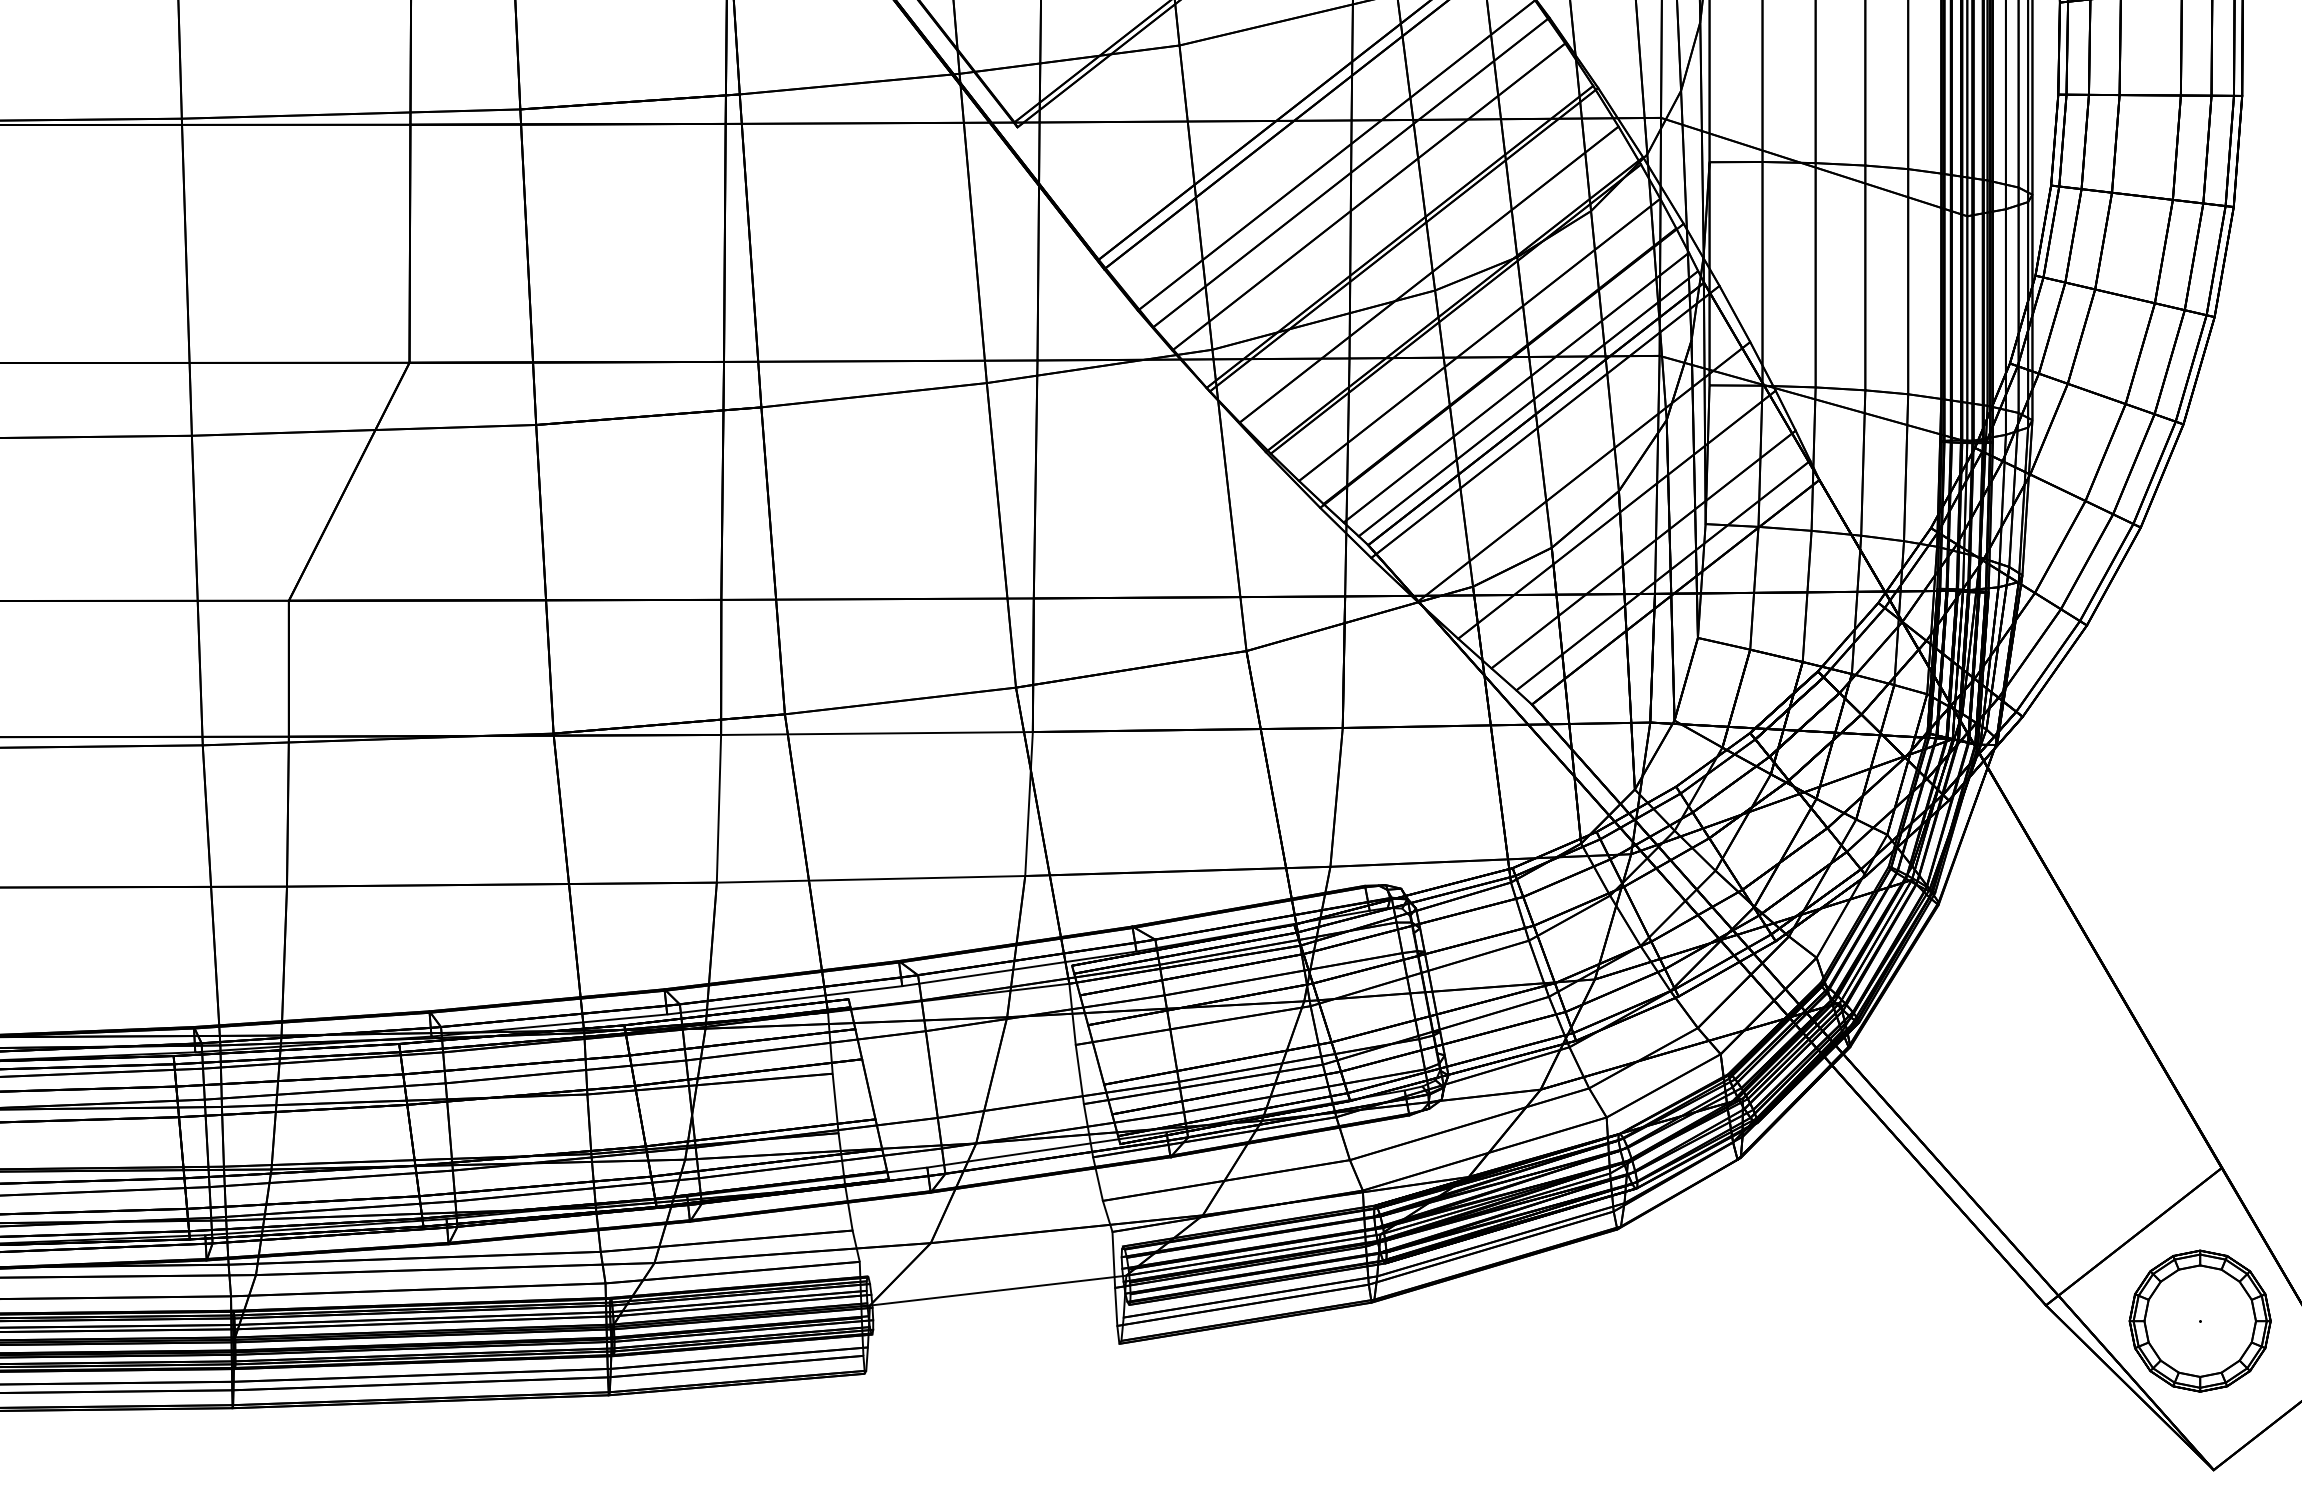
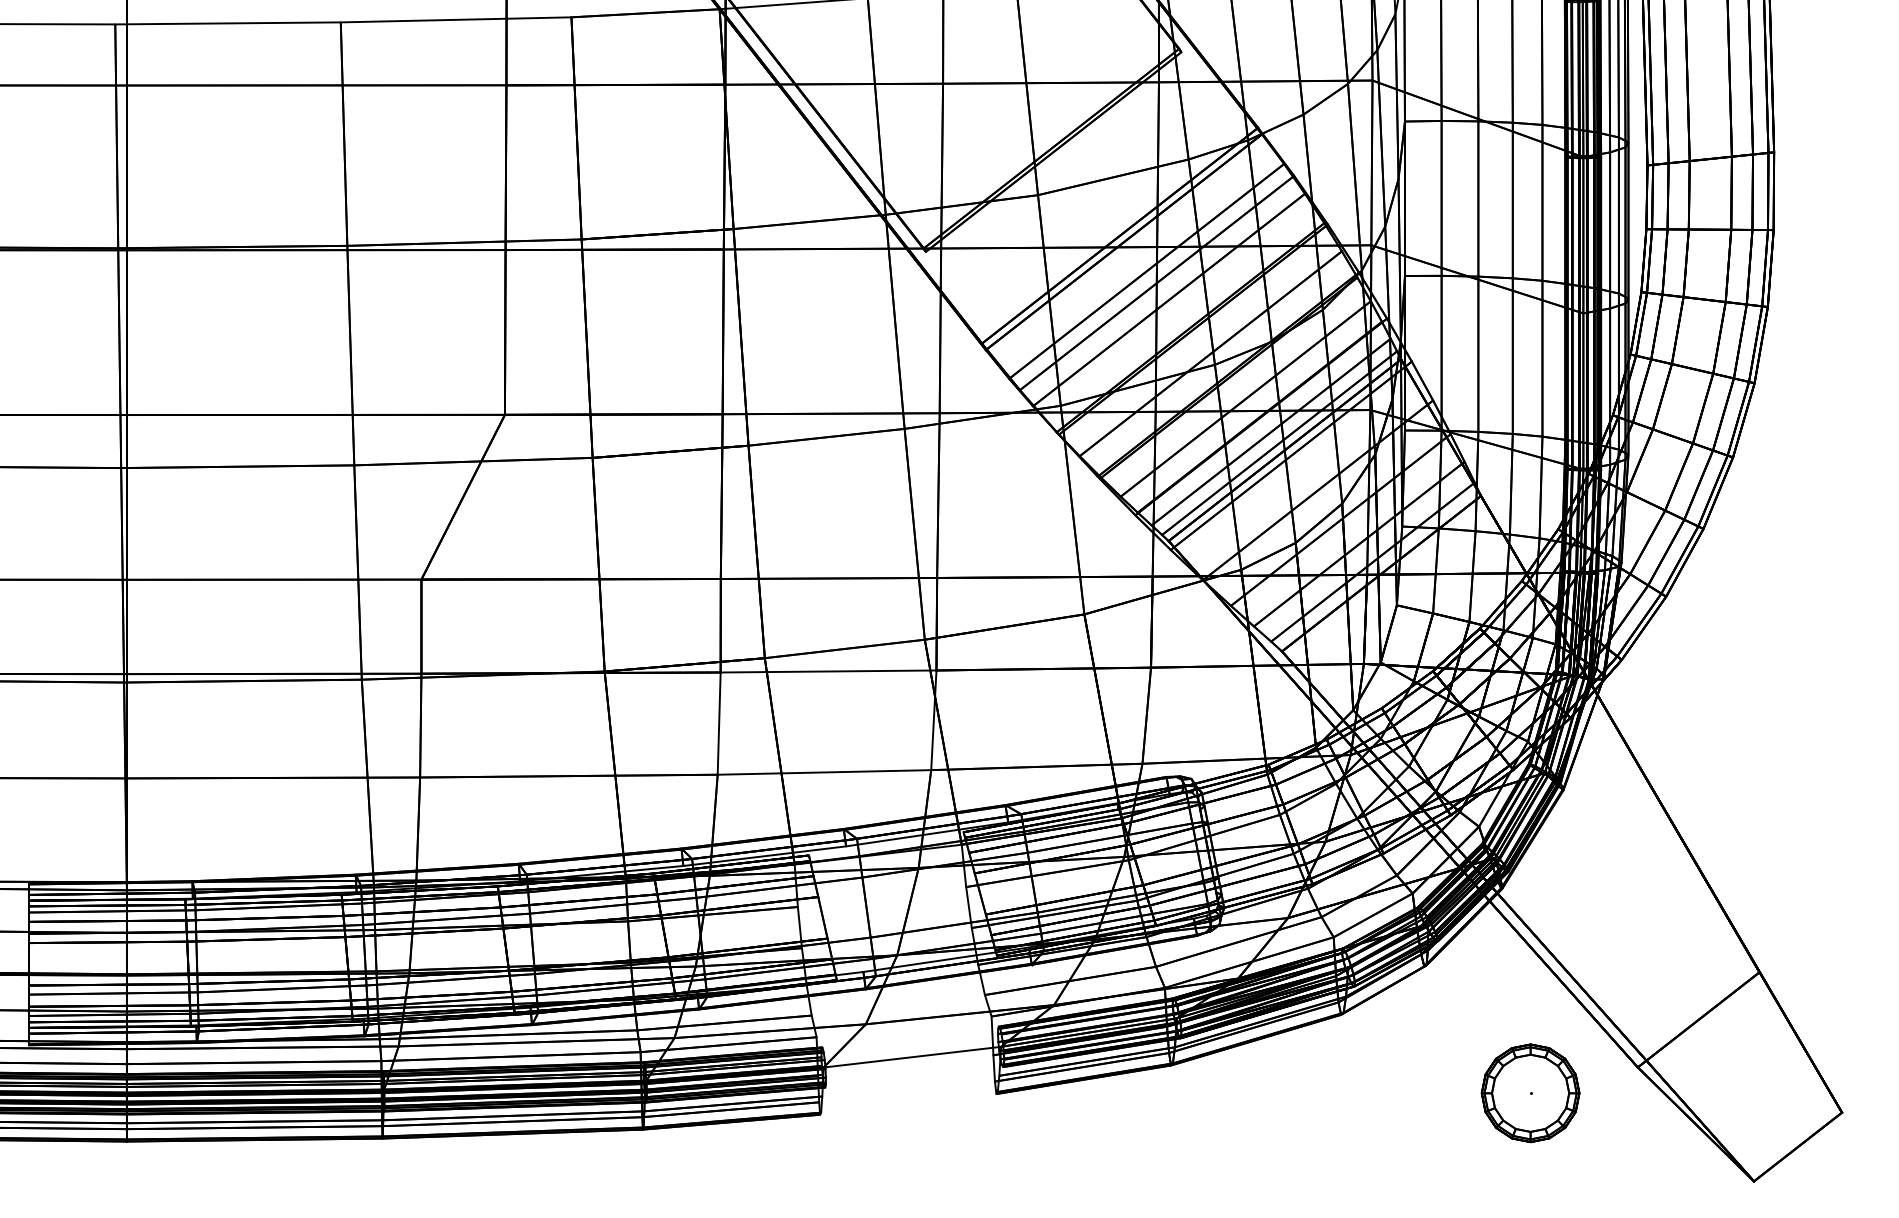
part: (2200, 1321) -> (1530, 1093), moved

